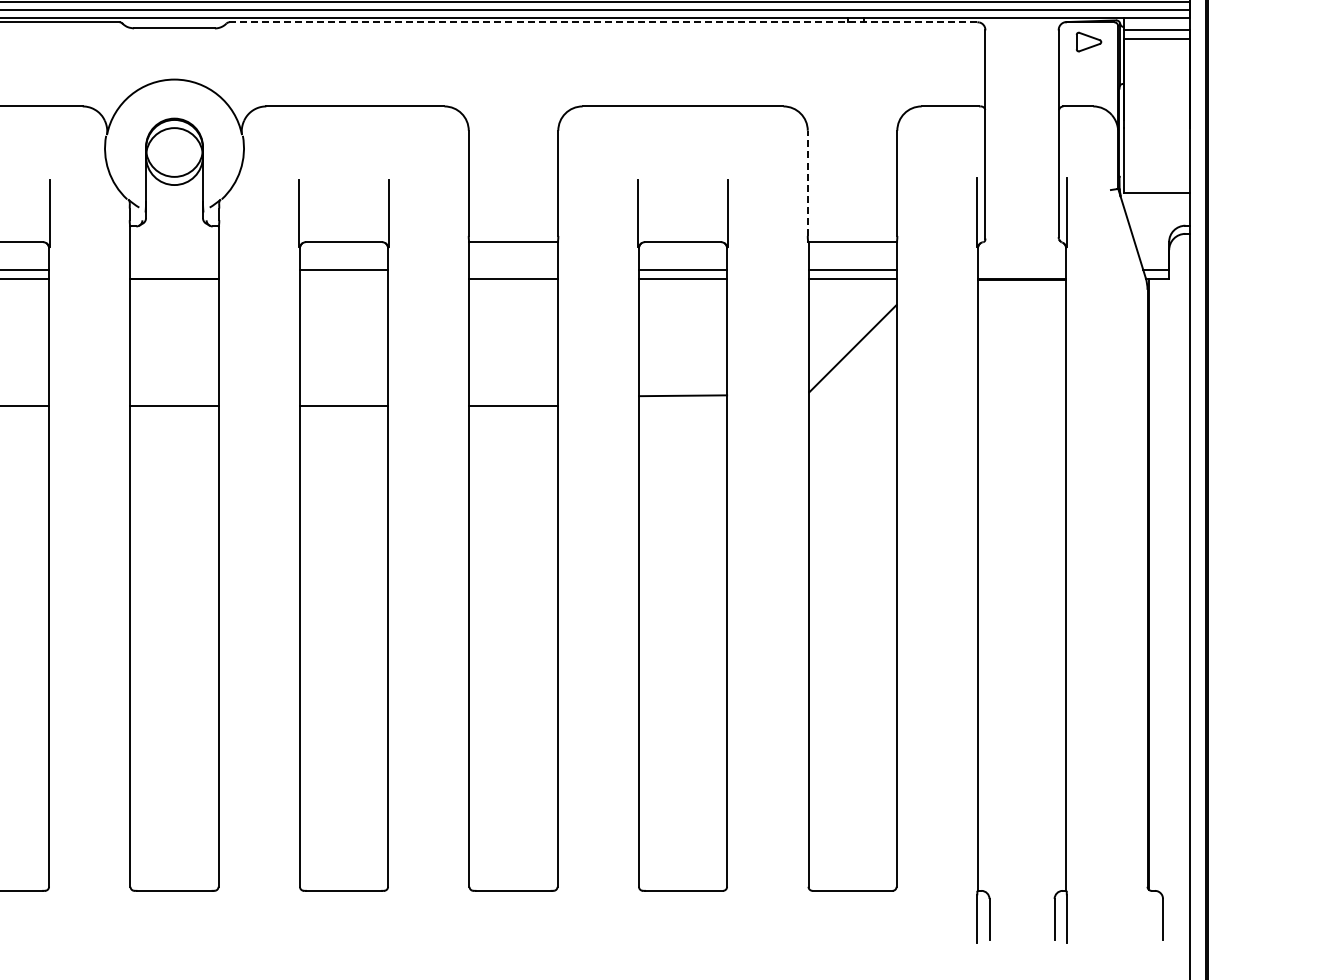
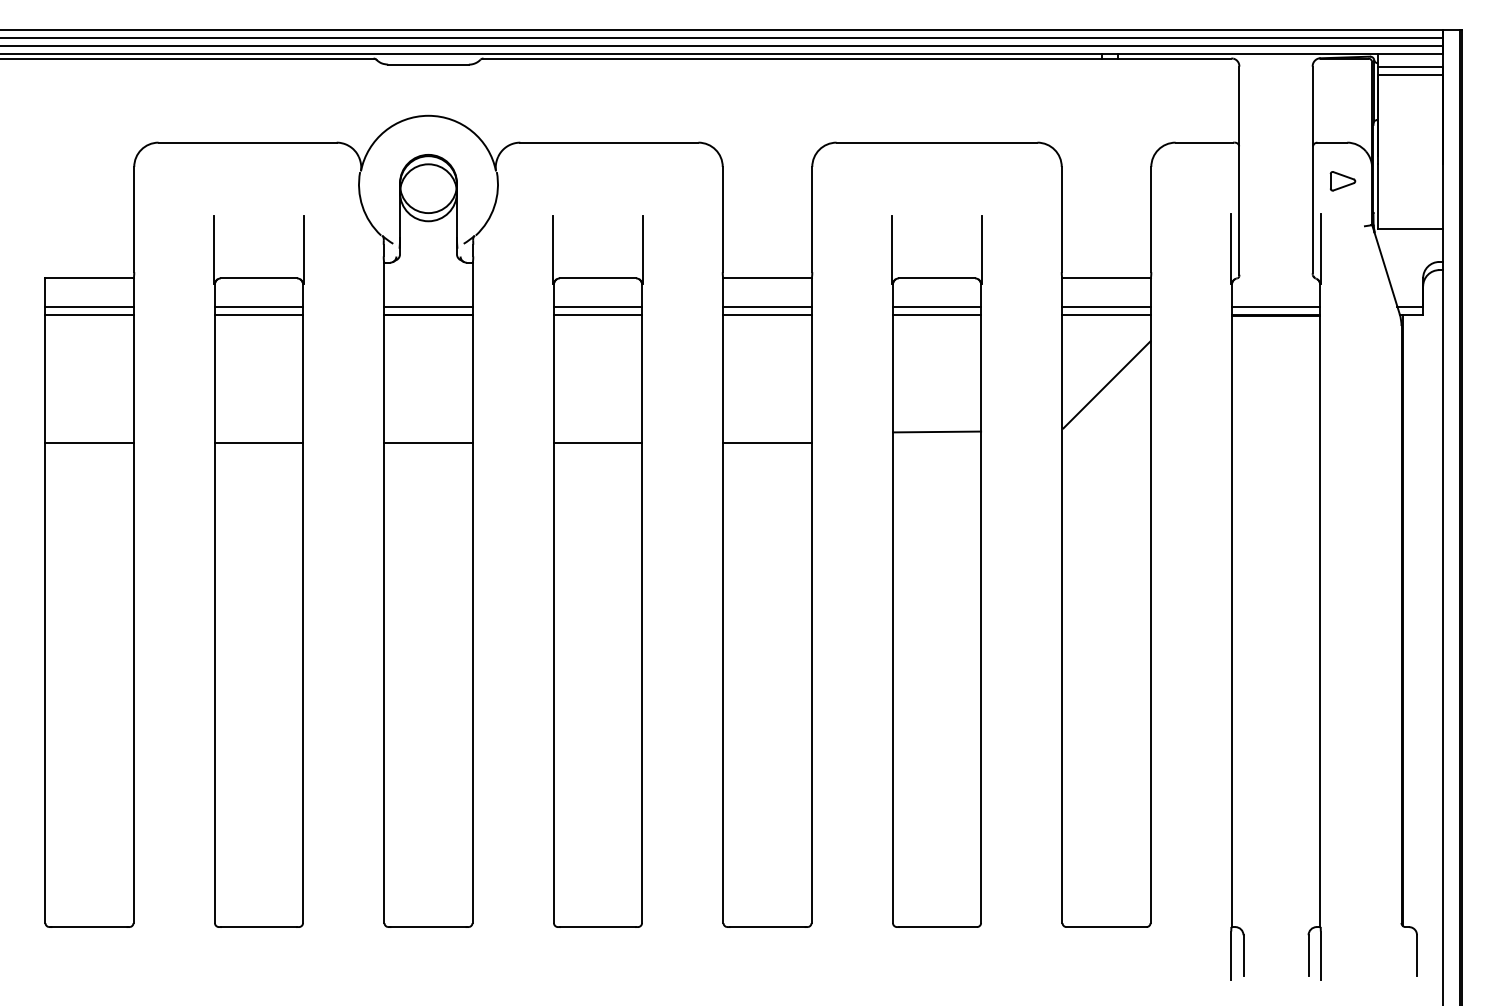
line: (603, 22) -> (857, 58), dashed -> solid
part: (1088, 42) -> (1342, 181), moved
line: (807, 183) -> (1061, 219), dashed -> solid
line: (174, 270) -> (428, 306), added
line: (513, 270) -> (767, 306), added
line: (1021, 270) -> (1275, 306), added
line: (343, 278) -> (597, 314), added

